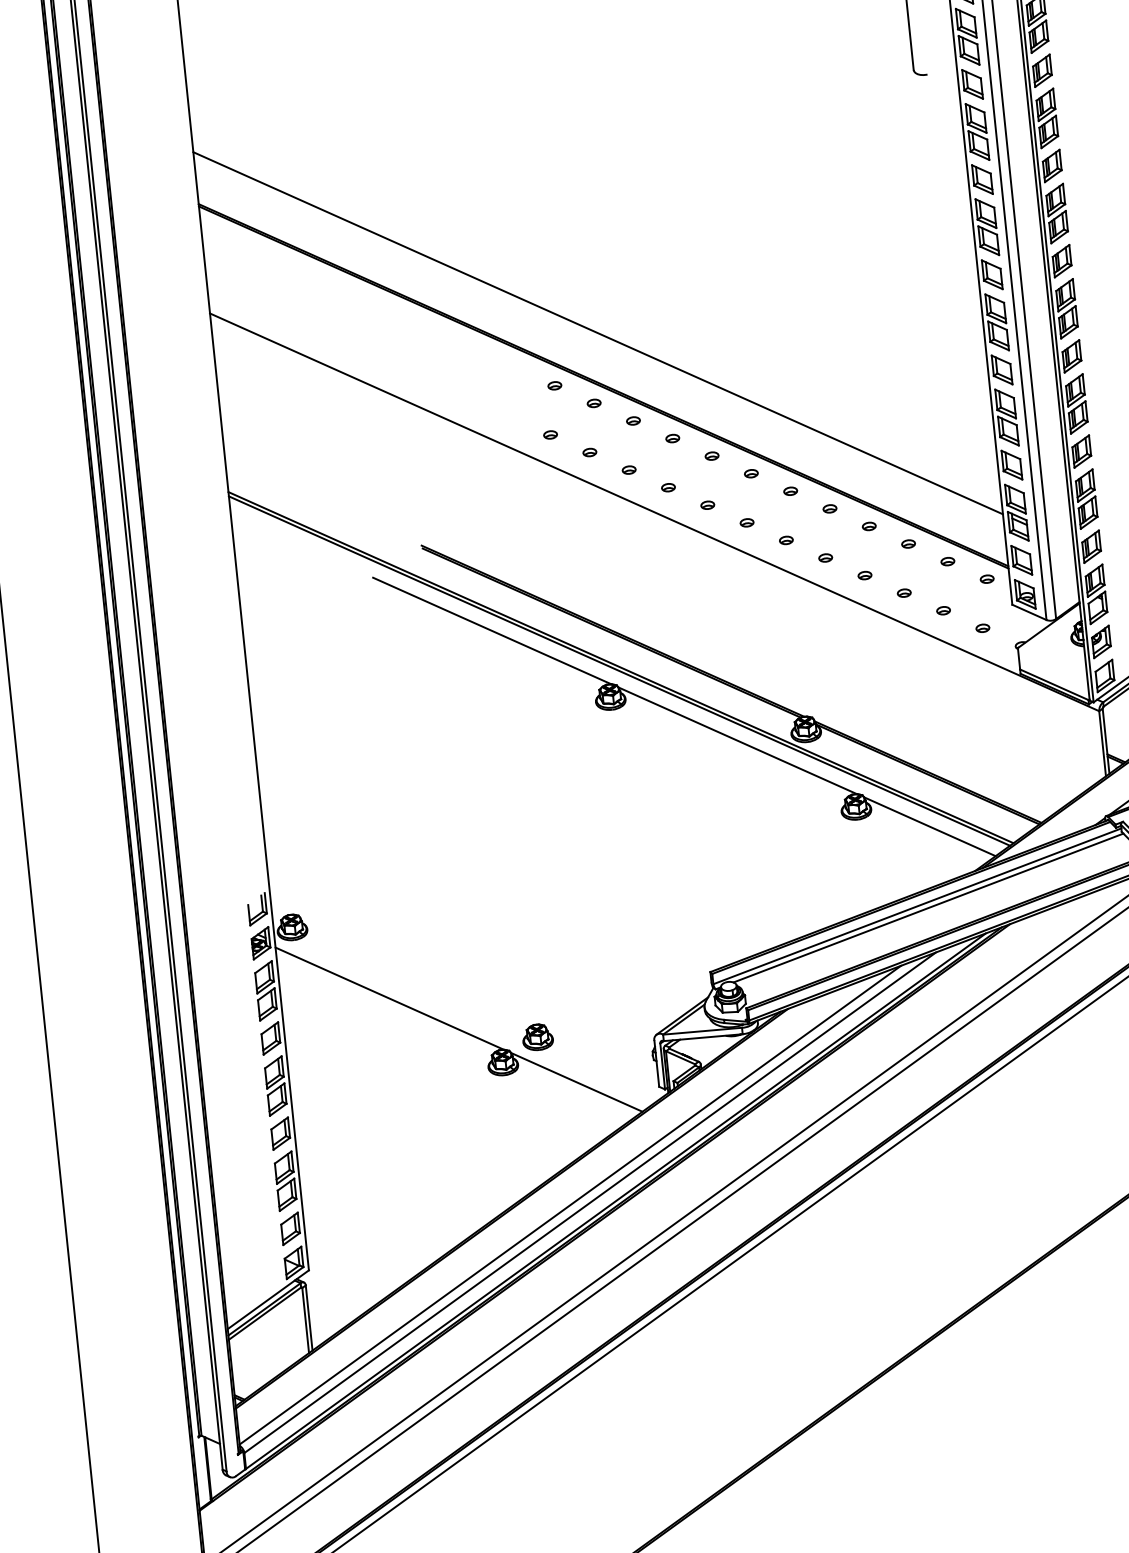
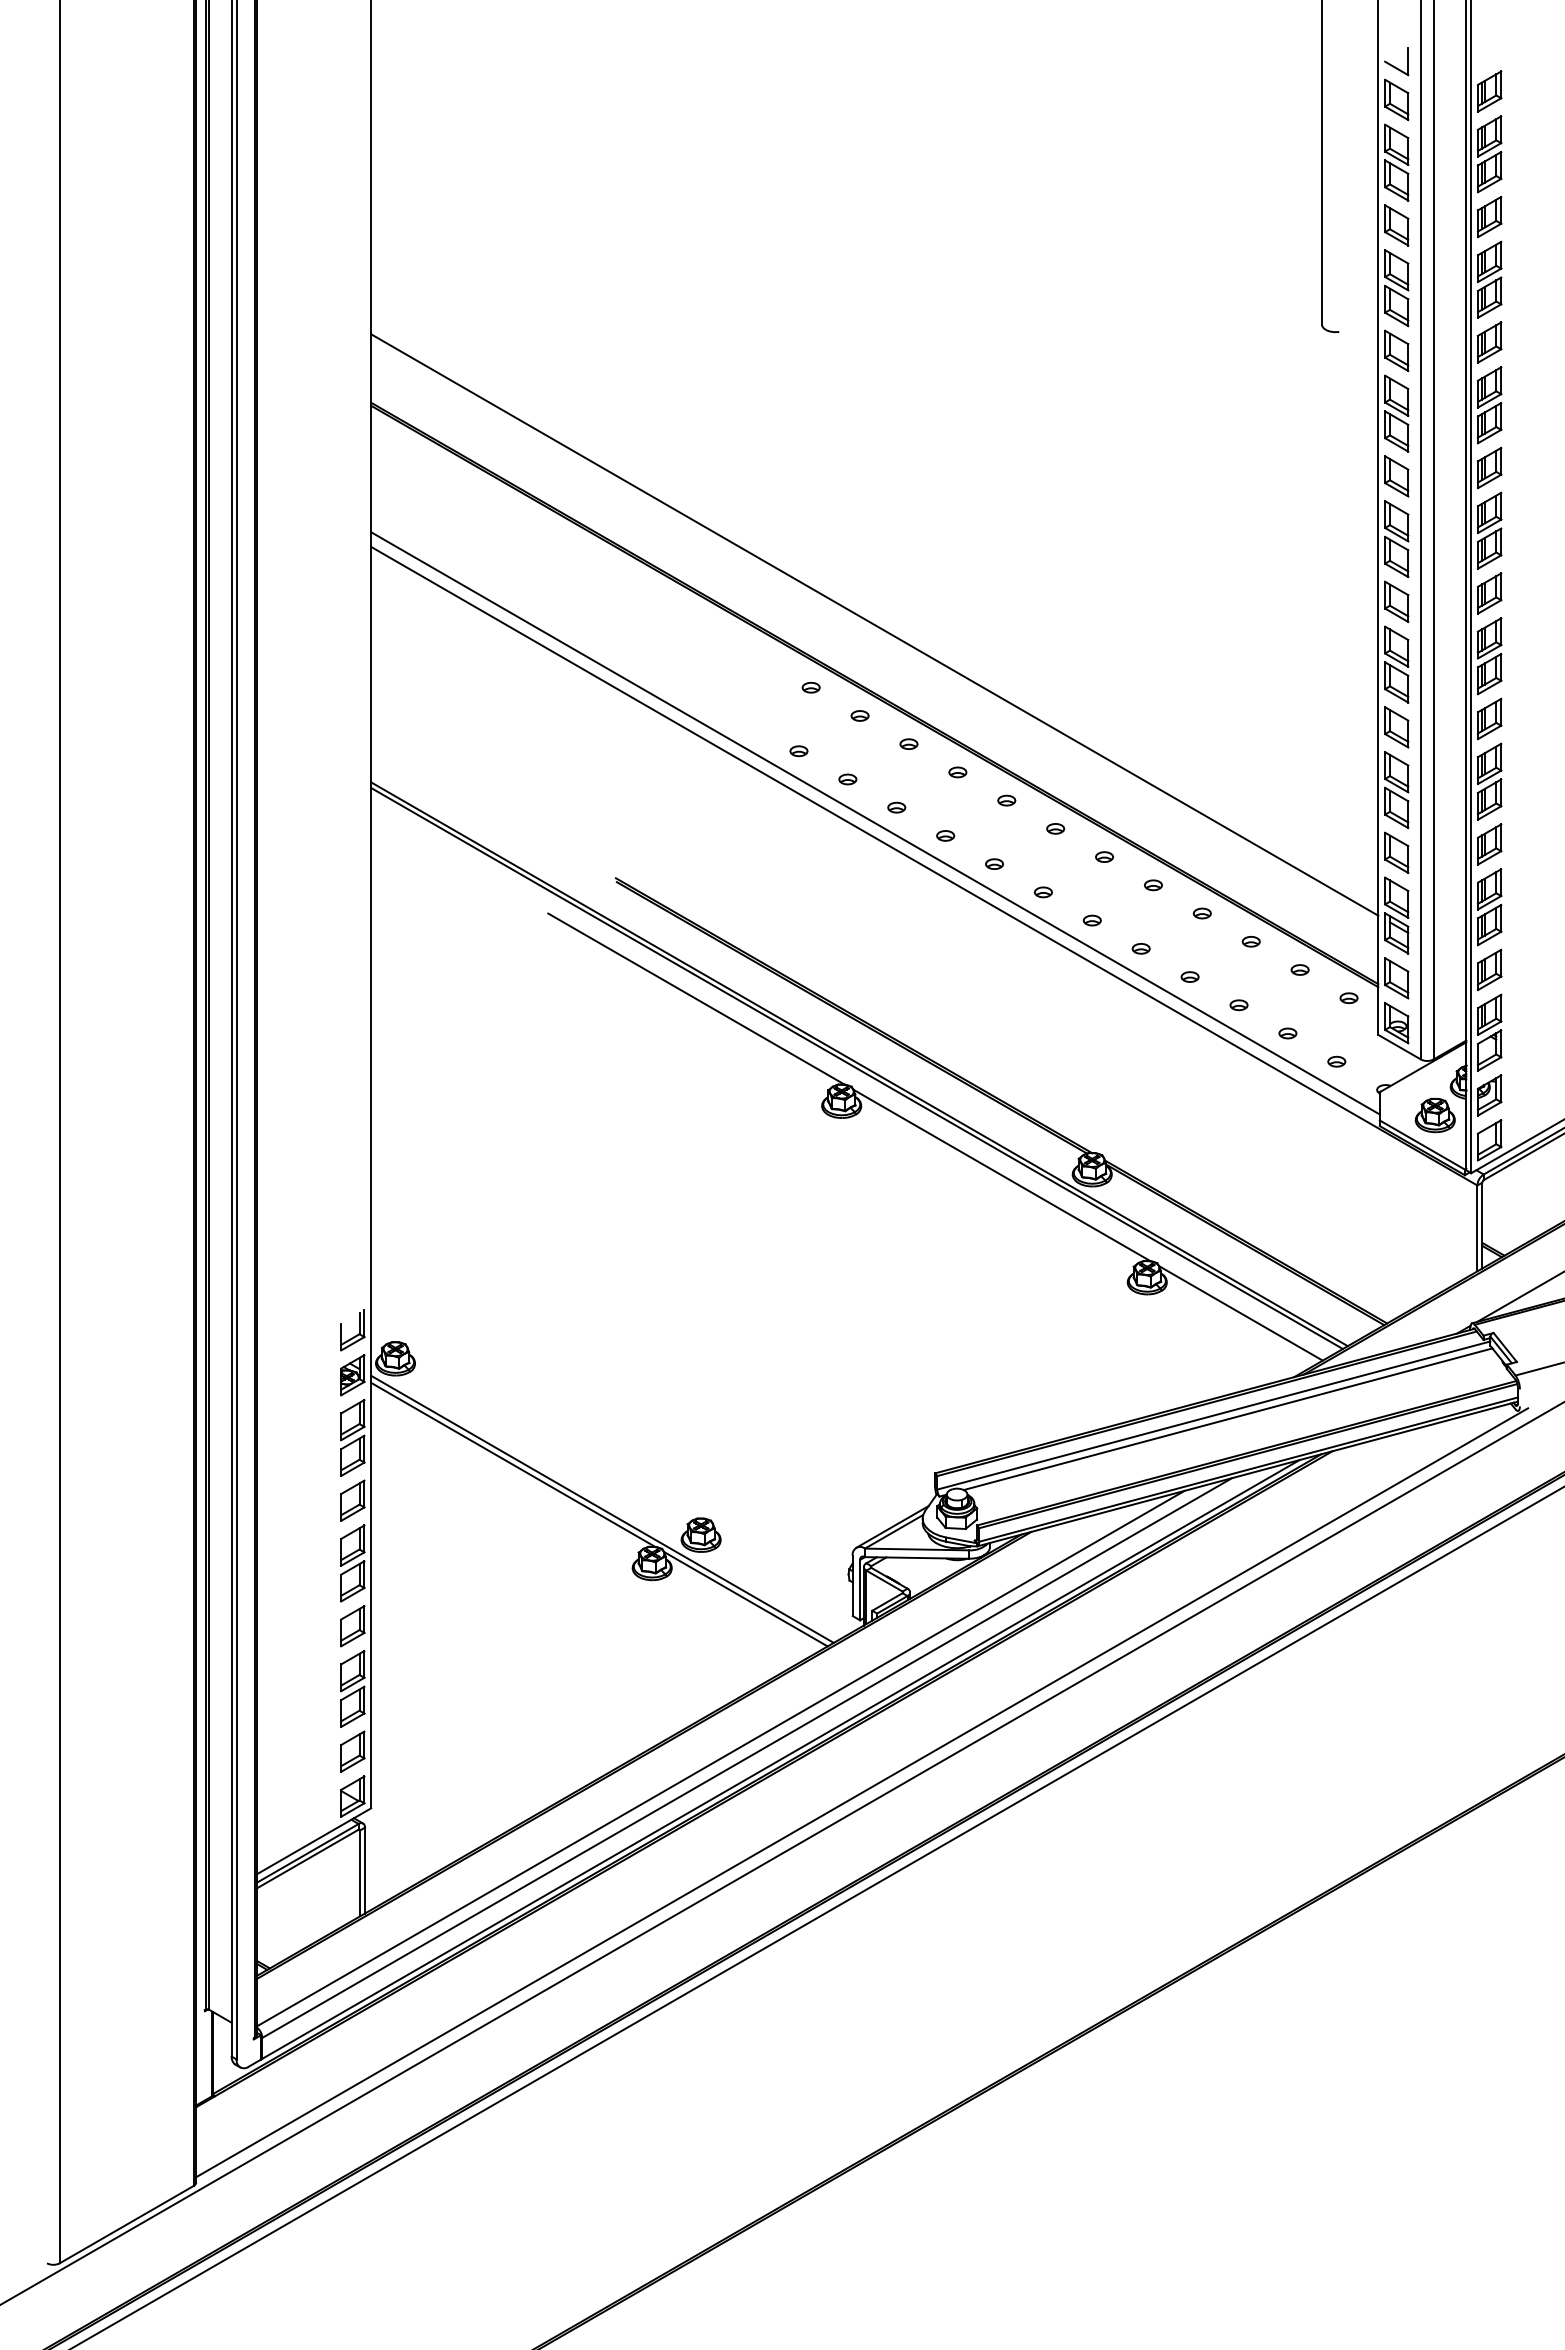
line: (614, 483) -> (875, 823), added
part: (1061, 661) -> (1434, 1115), added
line: (460, 1024) -> (602, 1508), added

